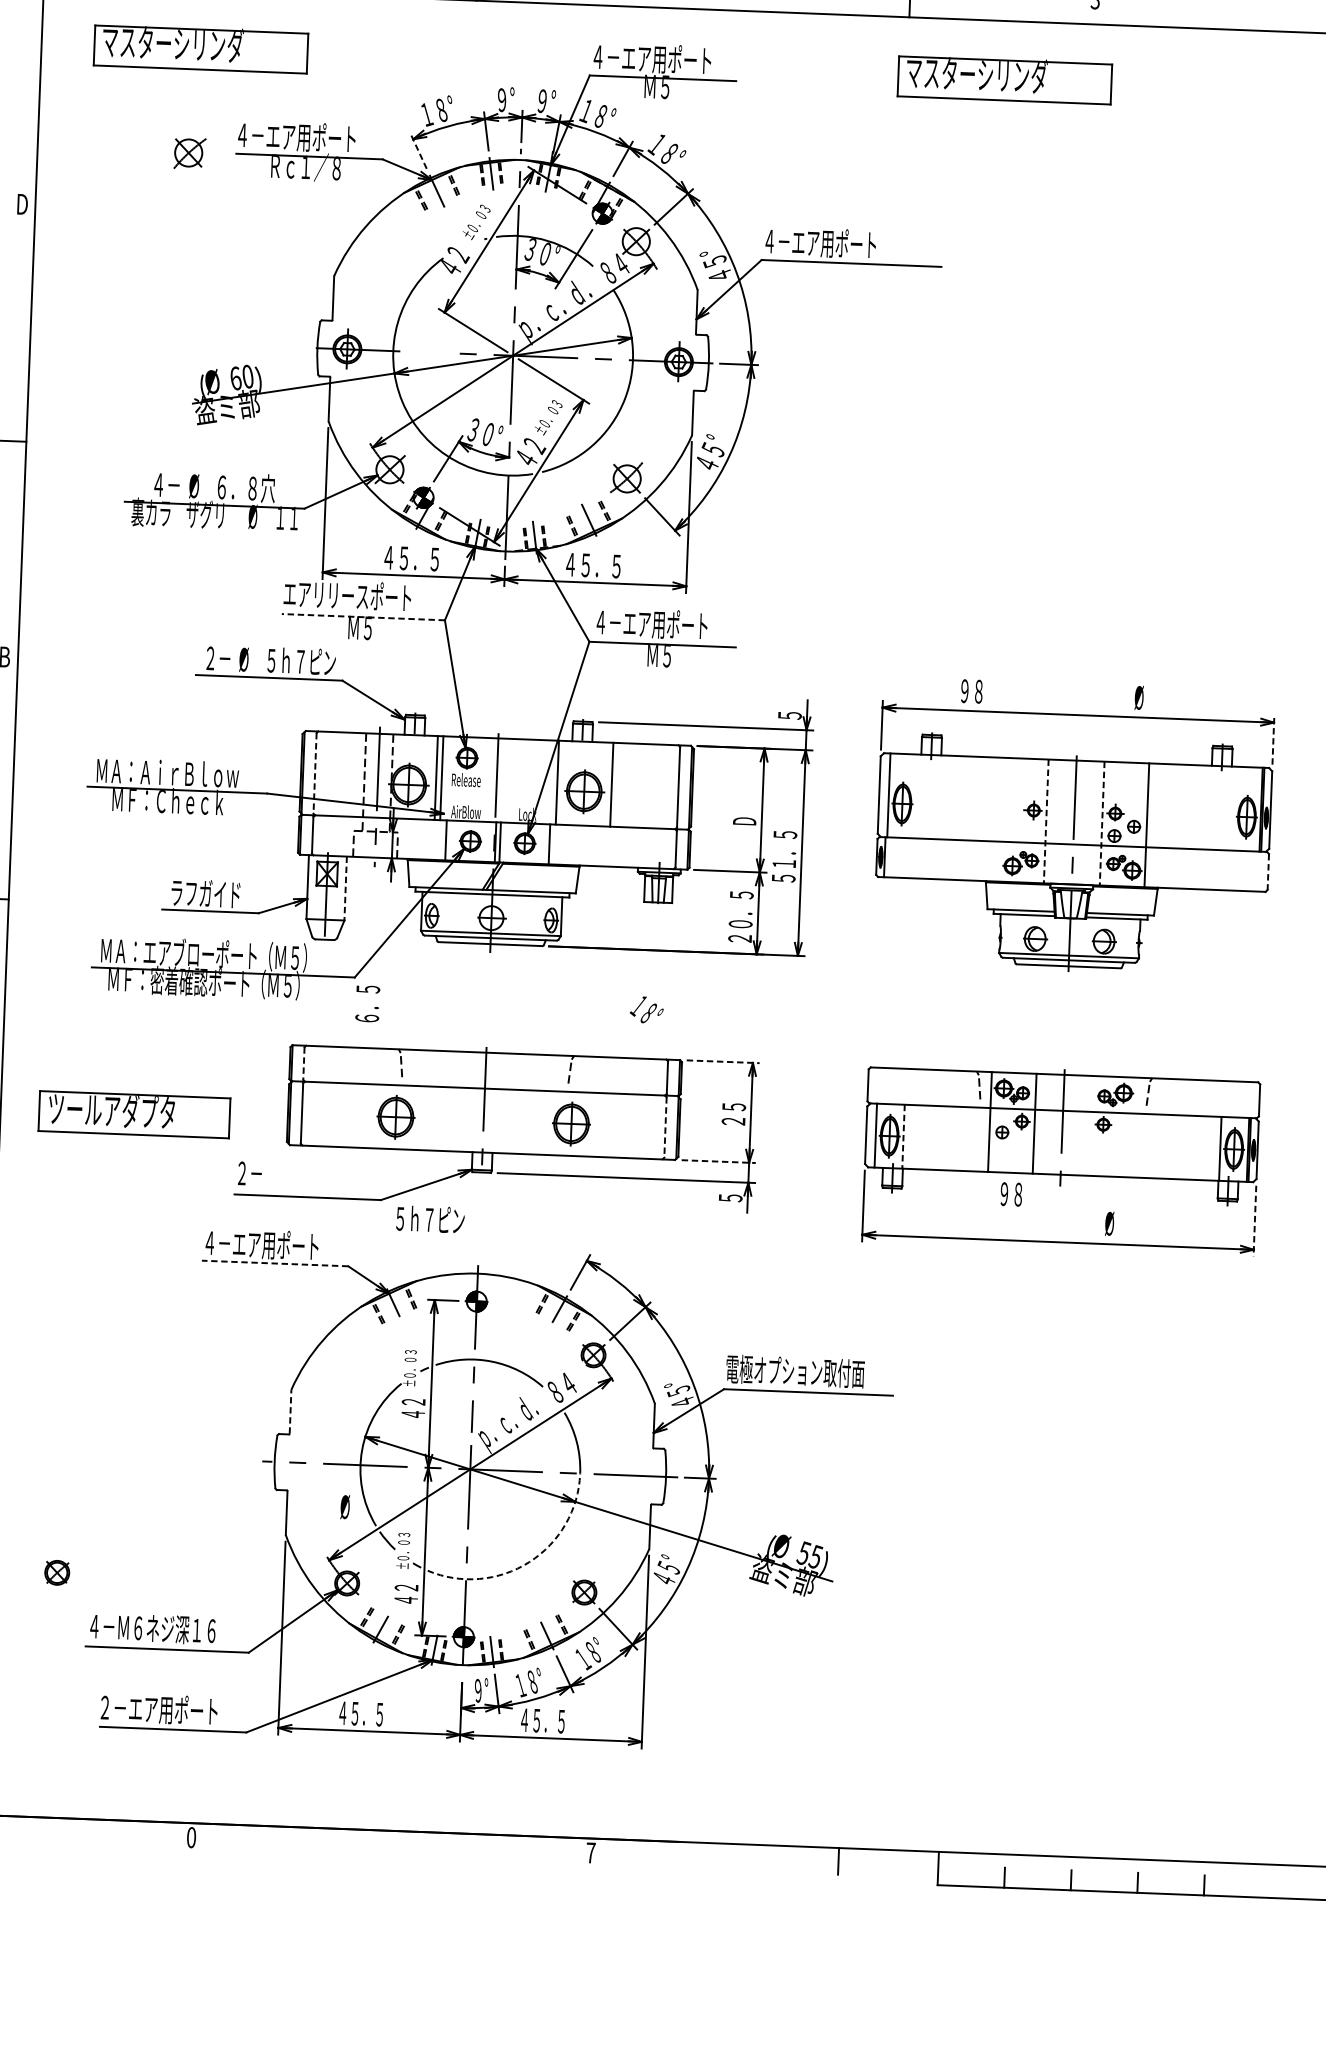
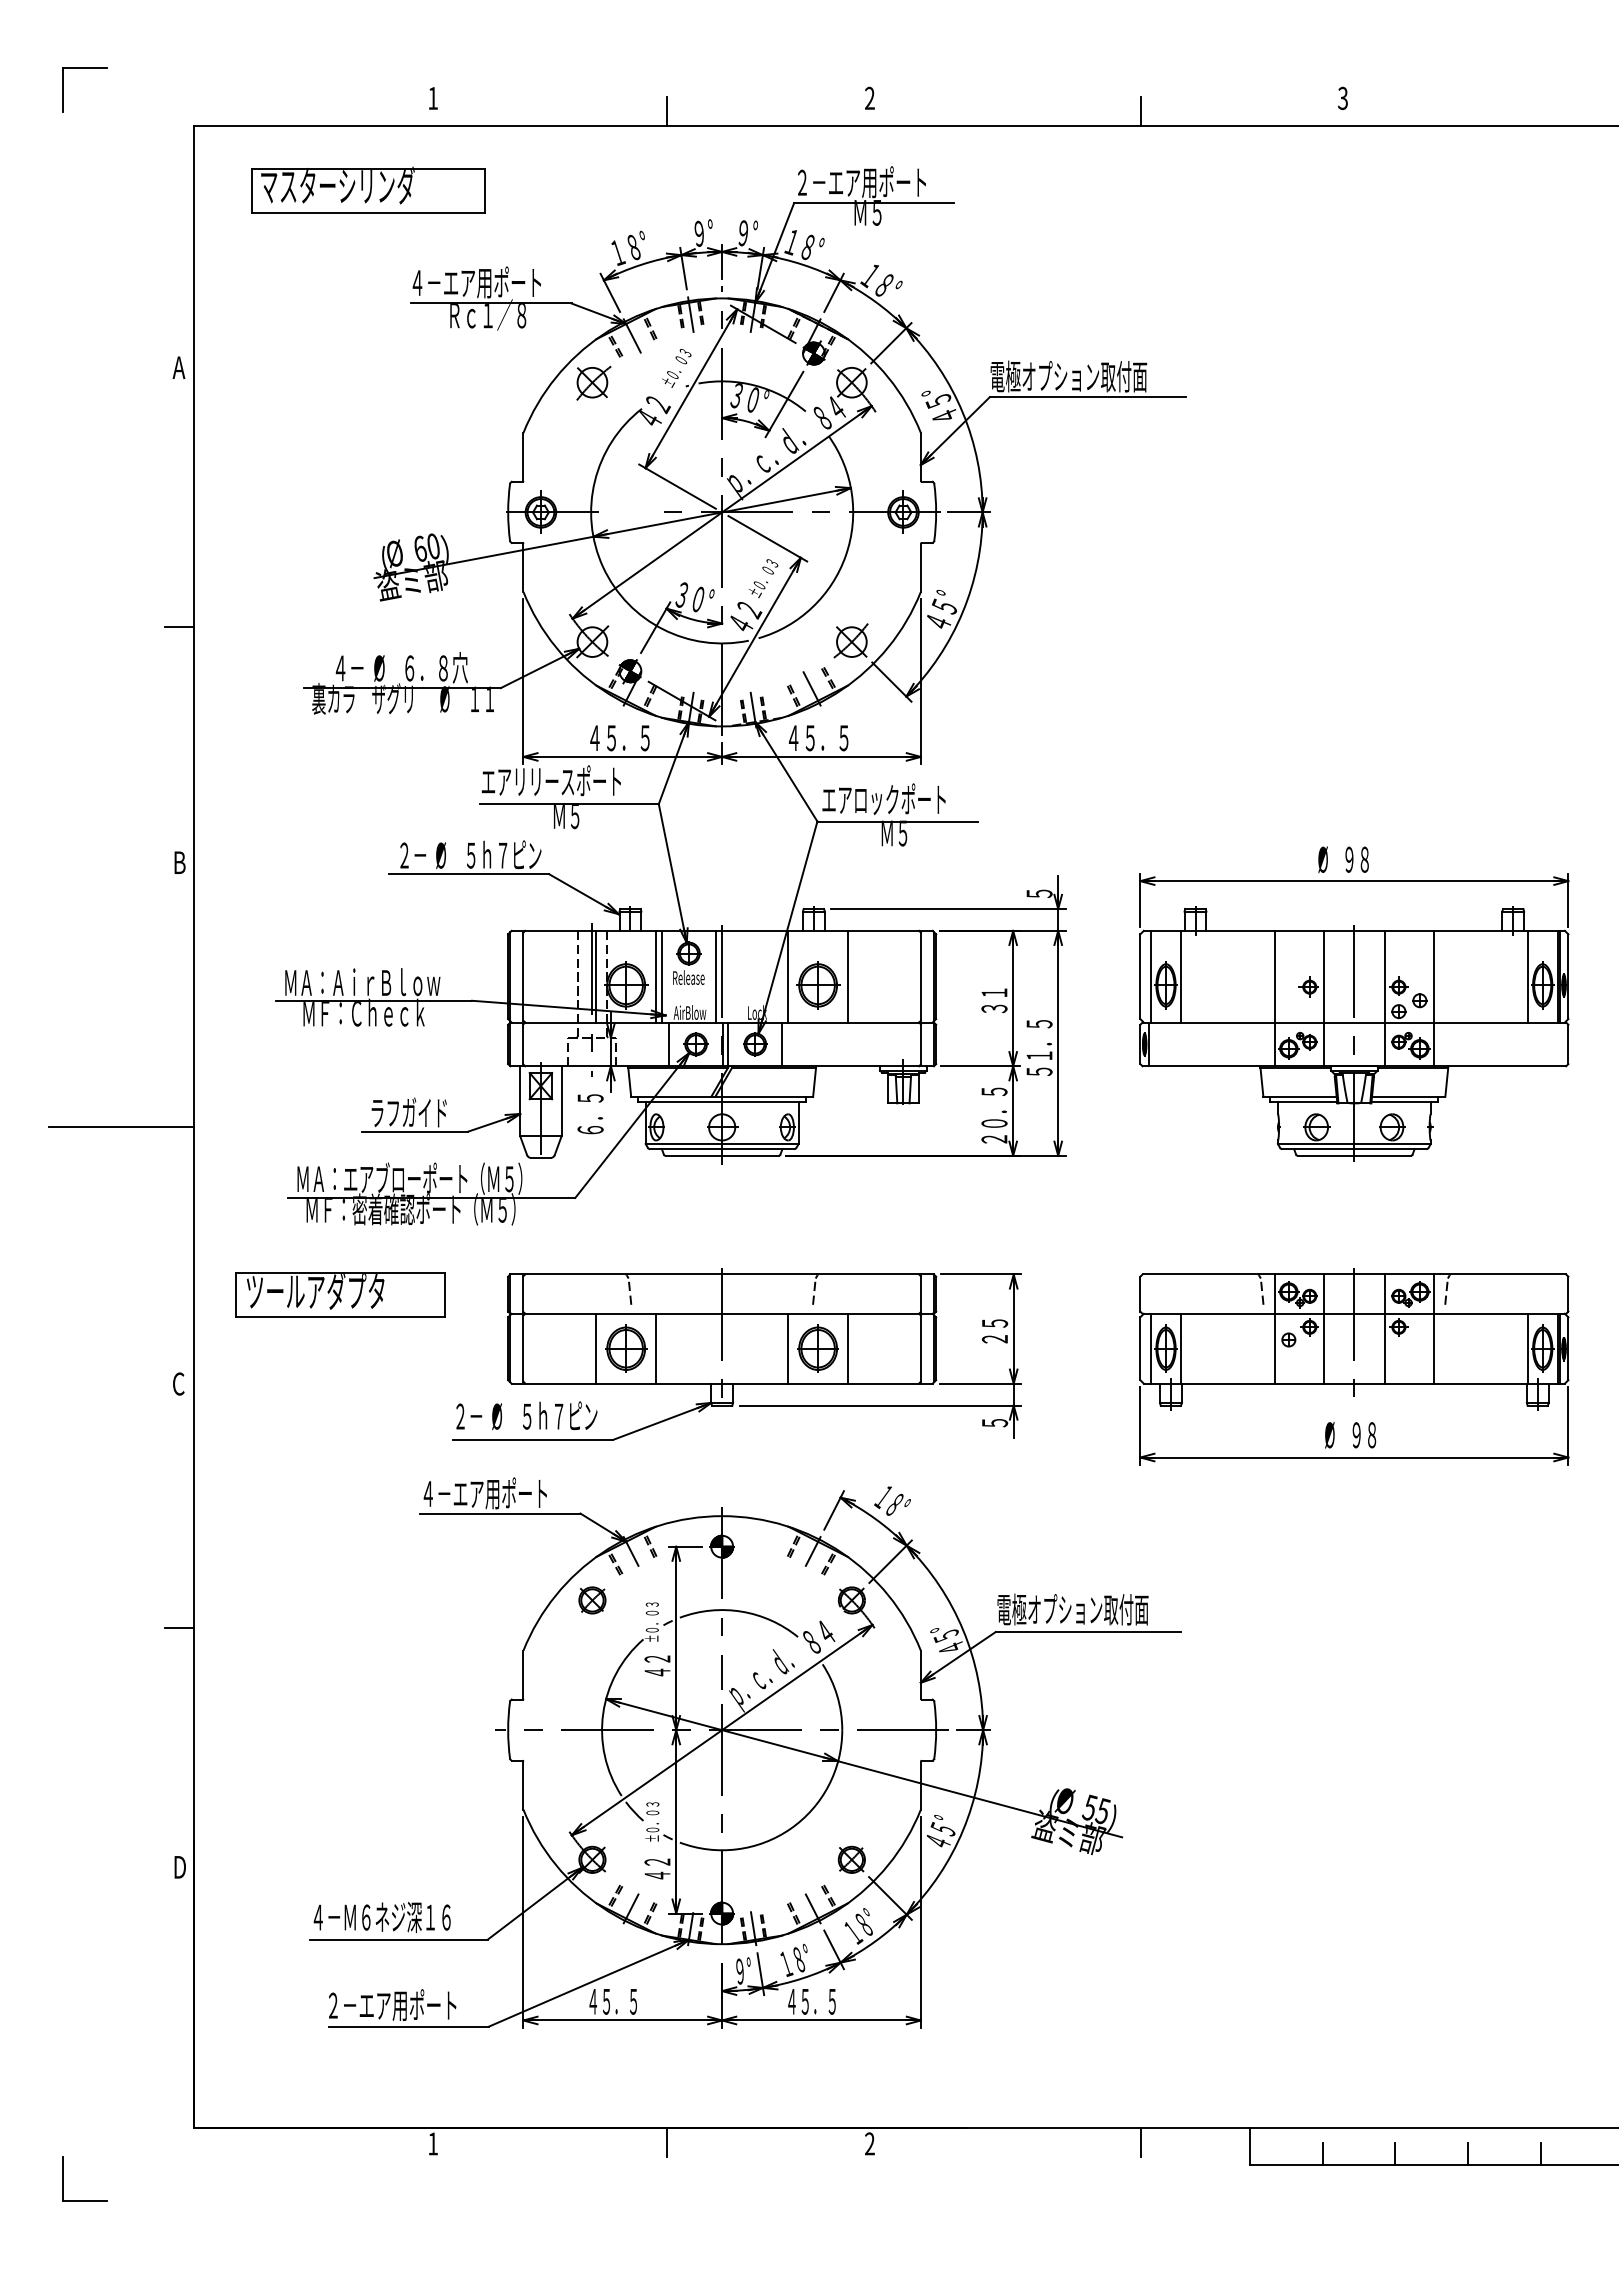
text: (598, 56) -> (802, 182), ４－エア用ポート -> ２－エア用ポート
part: (1004, 78) -> (1247, 189), removed
line: (418, 150) -> (610, 292), dashed -> solid
part: (189, 152) -> (593, 382), moved
text: (21, 204) -> (178, 367), D -> A
text: (834, 243) -> (1068, 376), ４－エア用ポート -> 電極オプション取付面
line: (363, 617) -> (569, 804), dashed -> solid
text: (629, 624) -> (860, 800), ４－エア用ポート -> エアロックポート
text: (971, 691) -> (1356, 859), moved
text: (1138, 697) -> (1322, 859), moved
line: (1273, 740) -> (1568, 900), dashed -> solid
line: (315, 774) -> (523, 977), dashed -> solid
line: (381, 775) -> (596, 976), added
line: (490, 779) -> (715, 976), added
line: (916, 796) -> (1181, 976), added
line: (1233, 808) -> (1527, 976), added
text: (745, 812) -> (994, 1001), D -> ３１
line: (1001, 819) -> (1274, 998), added
line: (1045, 821) -> (1323, 998), dashed -> solid
line: (1101, 823) -> (1384, 998), dashed -> solid
line: (1268, 872) -> (1568, 1044), dashed -> solid
line: (345, 888) -> (561, 1101), dashed -> solid
text: (367, 1004) -> (590, 1114), moved
text: (646, 1009) -> (892, 1500), moved
line: (723, 1061) -> (981, 1274), dashed -> solid
line: (303, 1063) -> (523, 1294), dashed -> solid
part: (134, 1114) -> (340, 1294), moved
line: (368, 1115) -> (596, 1348), added
line: (422, 1118) -> (655, 1348), added
line: (544, 1122) -> (788, 1348), added
line: (598, 1124) -> (847, 1348), added
line: (1090, 1125) -> (1384, 1328), added
line: (1134, 1127) -> (1433, 1328), added
line: (665, 1128) -> (920, 1349), dashed -> solid
line: (903, 1136) -> (1181, 1348), dashed -> solid
line: (718, 1161) -> (980, 1383), dashed -> solid
text: (1011, 1194) -> (1364, 1435), moved
text: (430, 1219) -> (560, 1415), moved
line: (1255, 1221) -> (1568, 1426), dashed -> solid
text: (1109, 1224) -> (1329, 1435), moved
line: (274, 1263) -> (499, 1513), dashed -> solid
line: (290, 1411) -> (523, 1674), dashed -> solid
text: (344, 1507) -> (496, 1416), moved
arc: (529, 1561) -> (790, 1828), dashed -> solid
part: (57, 1572) -> (592, 1600), moved
text: (191, 1837) -> (433, 2143), 0 -> 1
line: (405, 1844) -> (667, 2142), added
text: (590, 1852) -> (869, 2143), 7 -> 2

